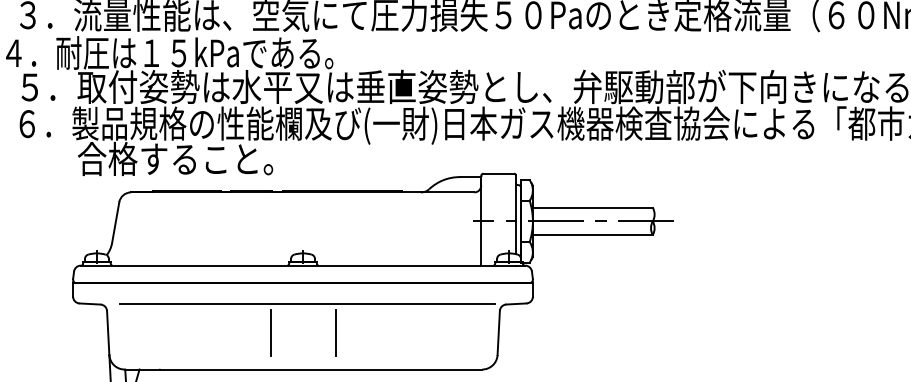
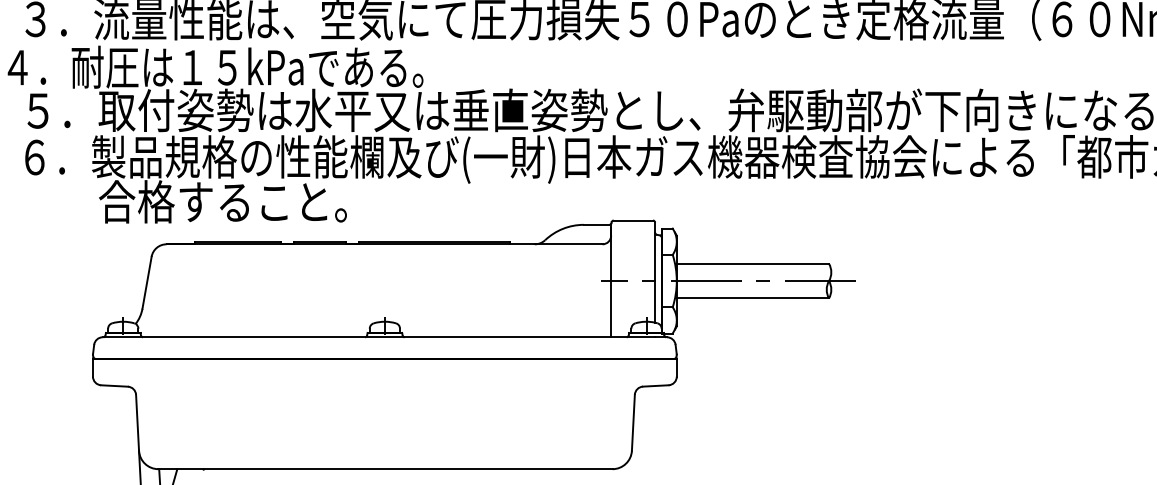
line: (307, 304) -> (390, 386), removed
line: (271, 332) -> (344, 422), removed
line: (335, 332) -> (426, 422), removed

